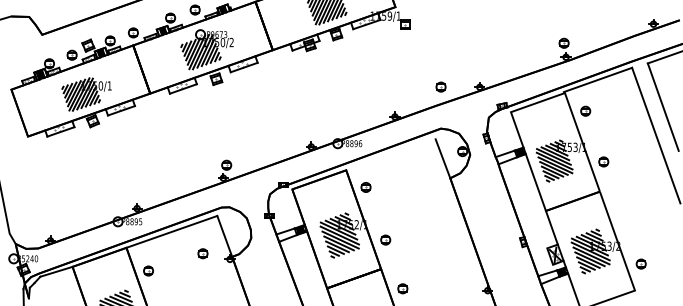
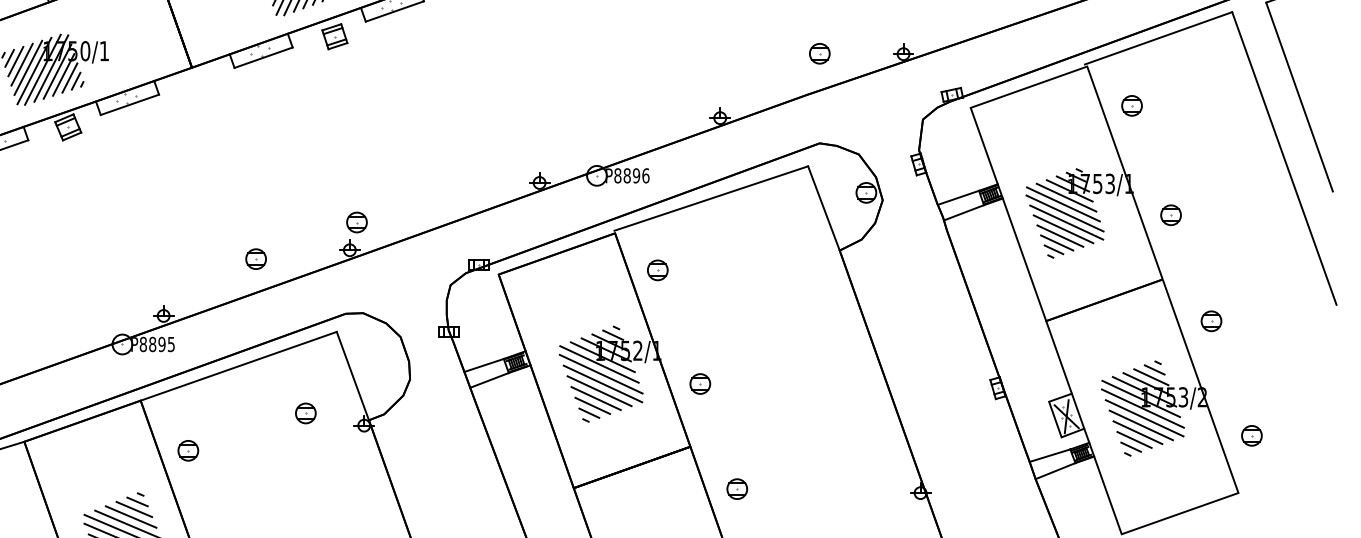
line: (390, 154) -> (710, 199), added
part: (179, 181) -> (255, 257), added
part: (622, 210) -> (1211, 320), added

